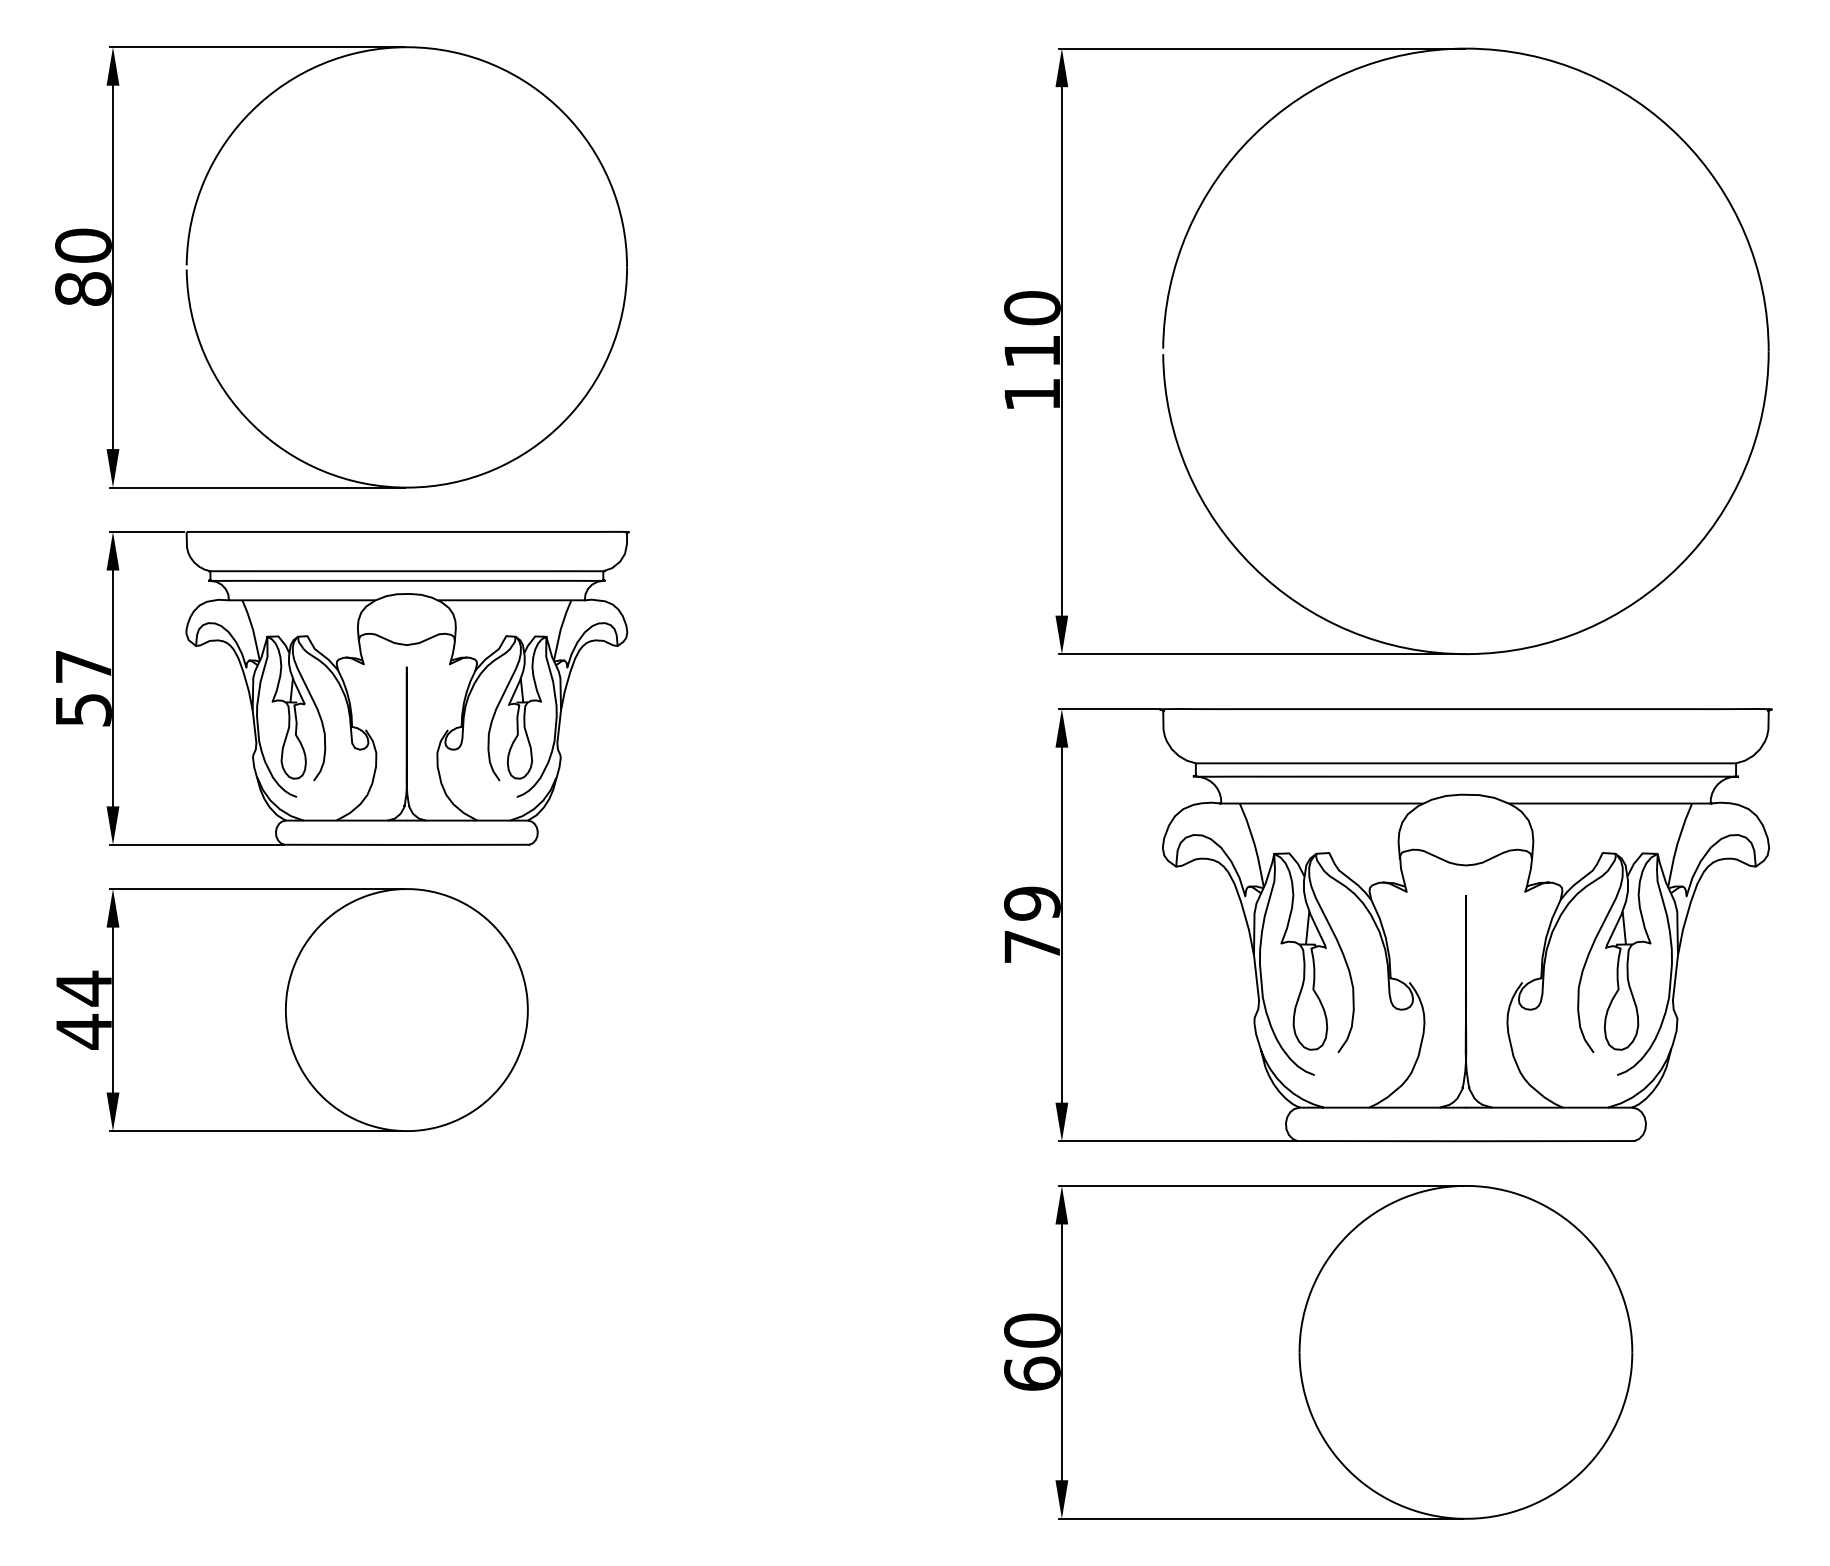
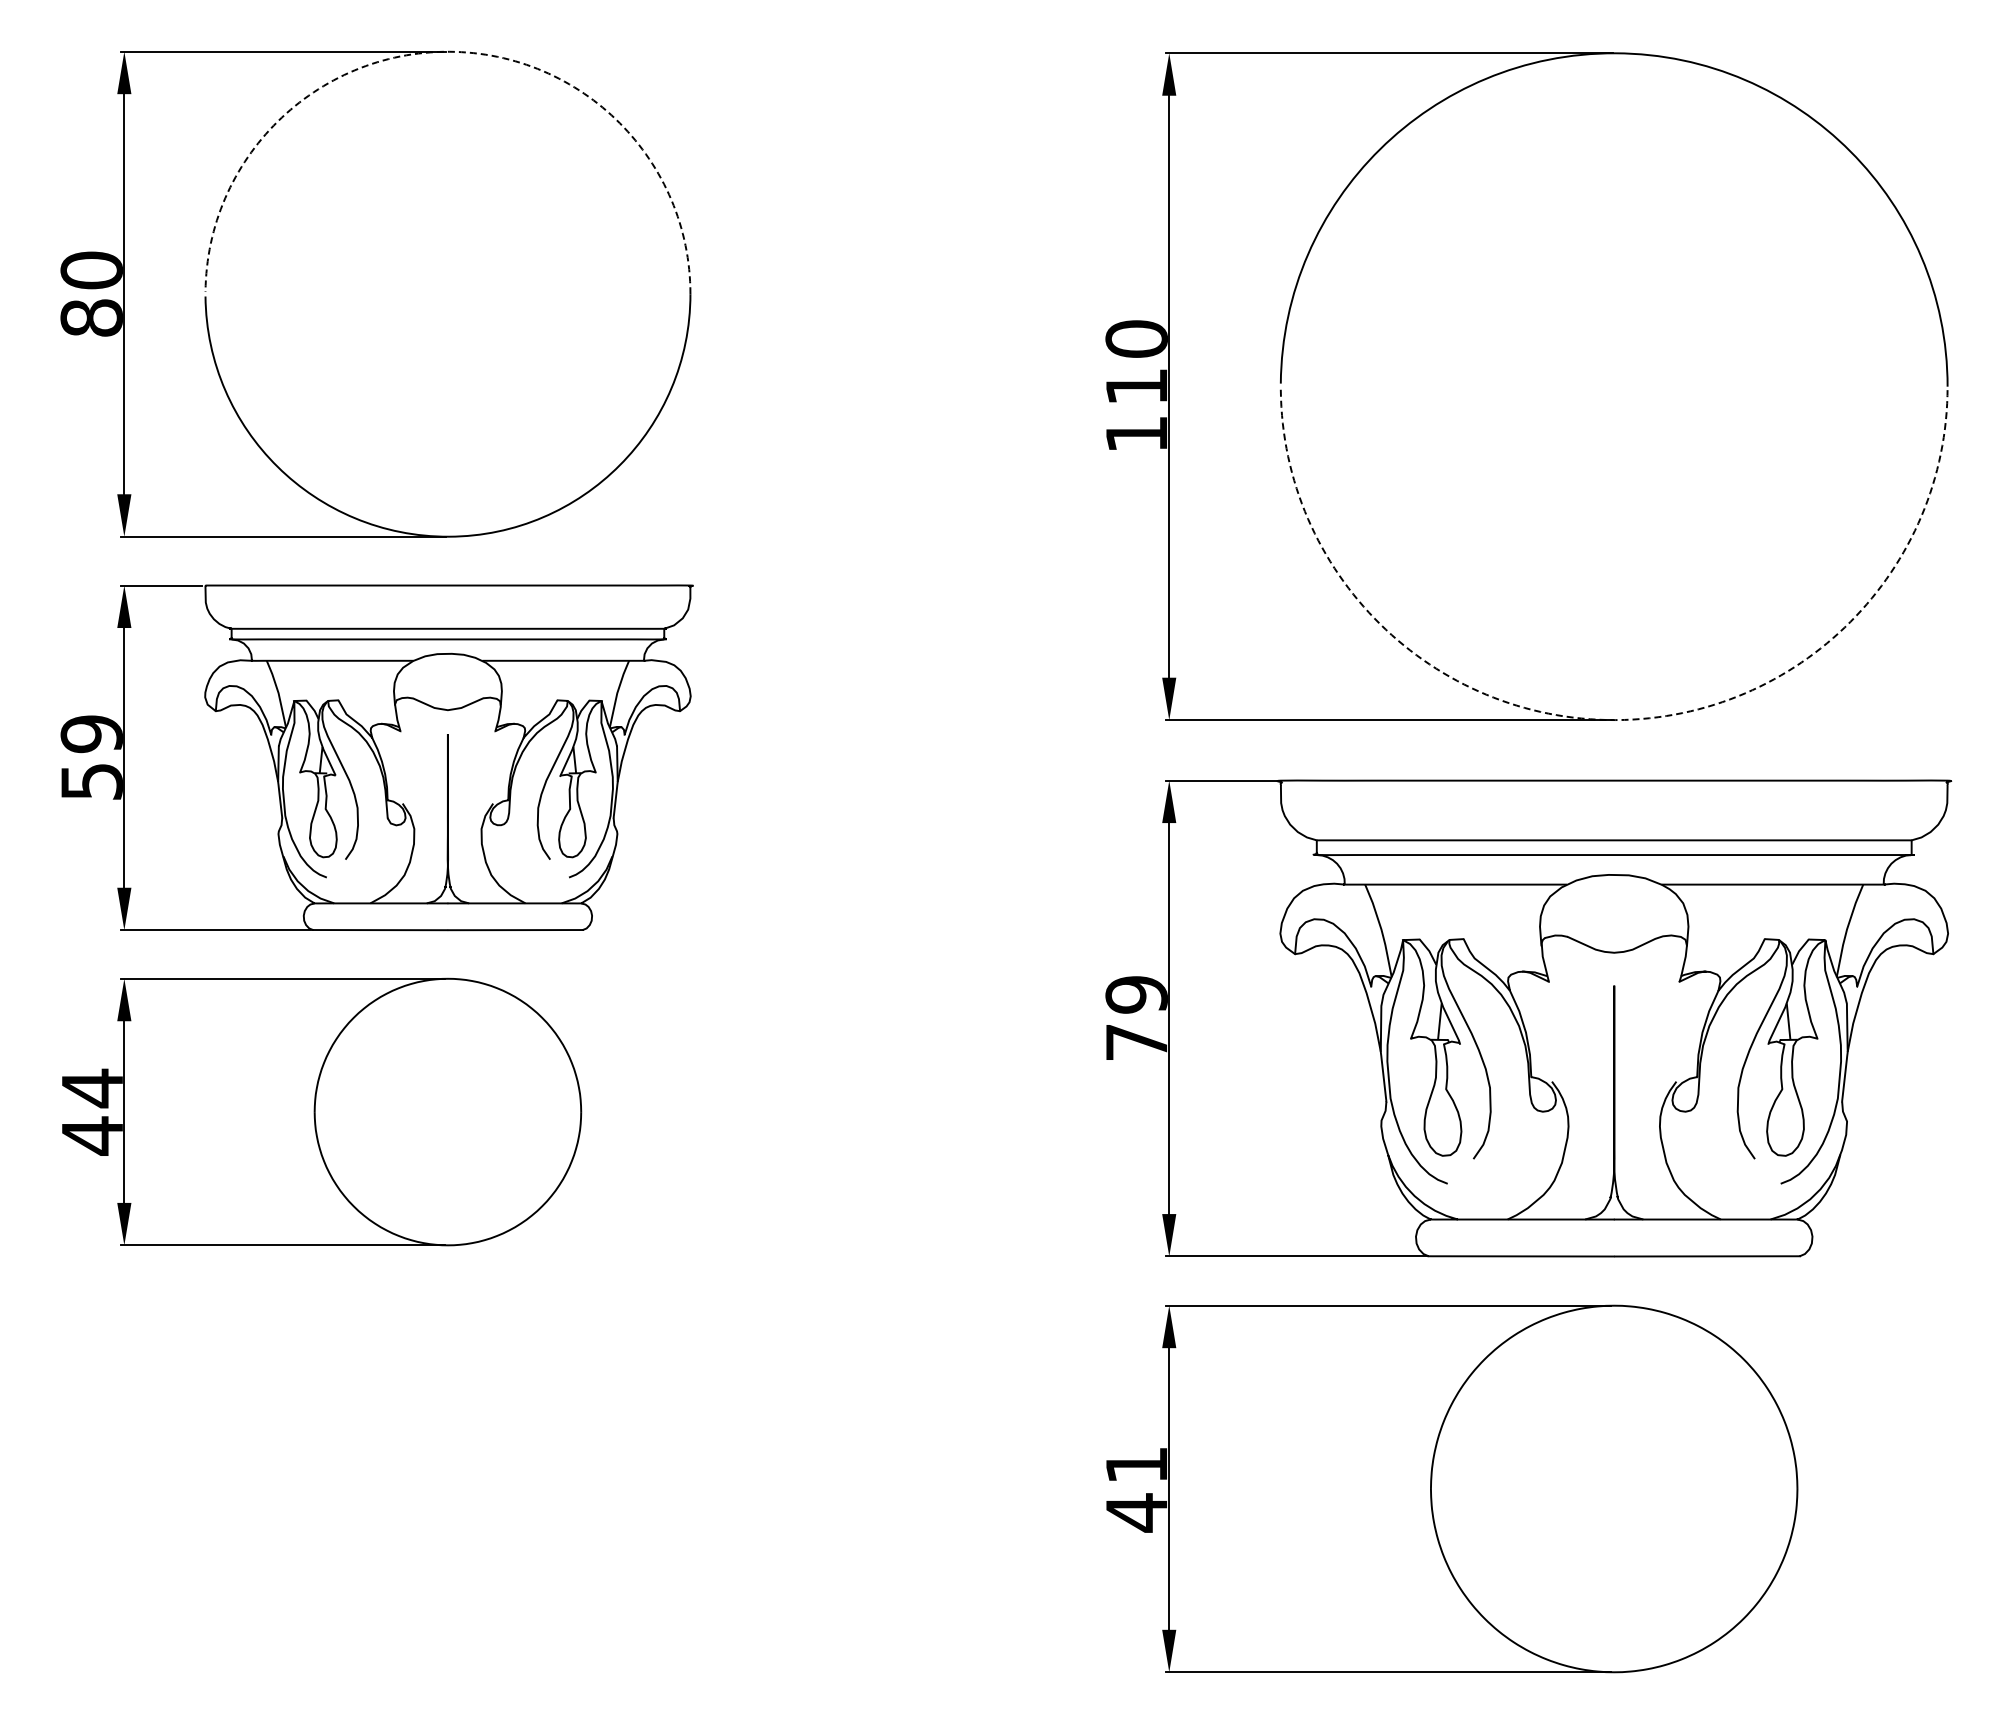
arc: (408, 46) -> (449, 51), solid -> dashed
arc: (1467, 654) -> (1615, 720), solid -> dashed
text: (83, 667) -> (91, 734), 57 -> 59
text: (1032, 1352) -> (1136, 1489), 60 -> 41

